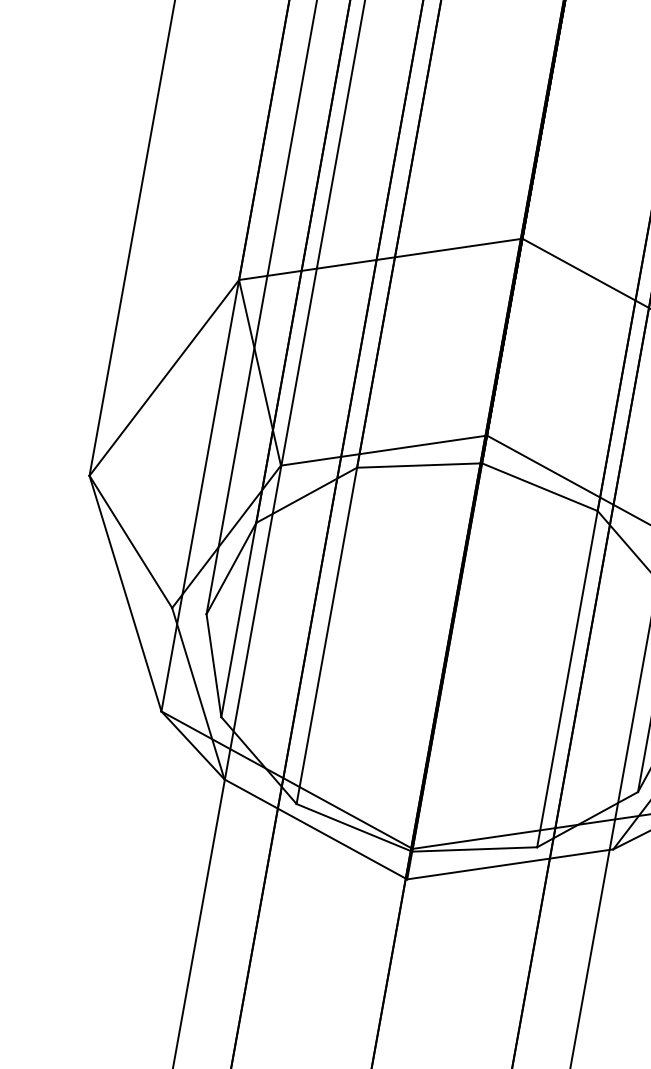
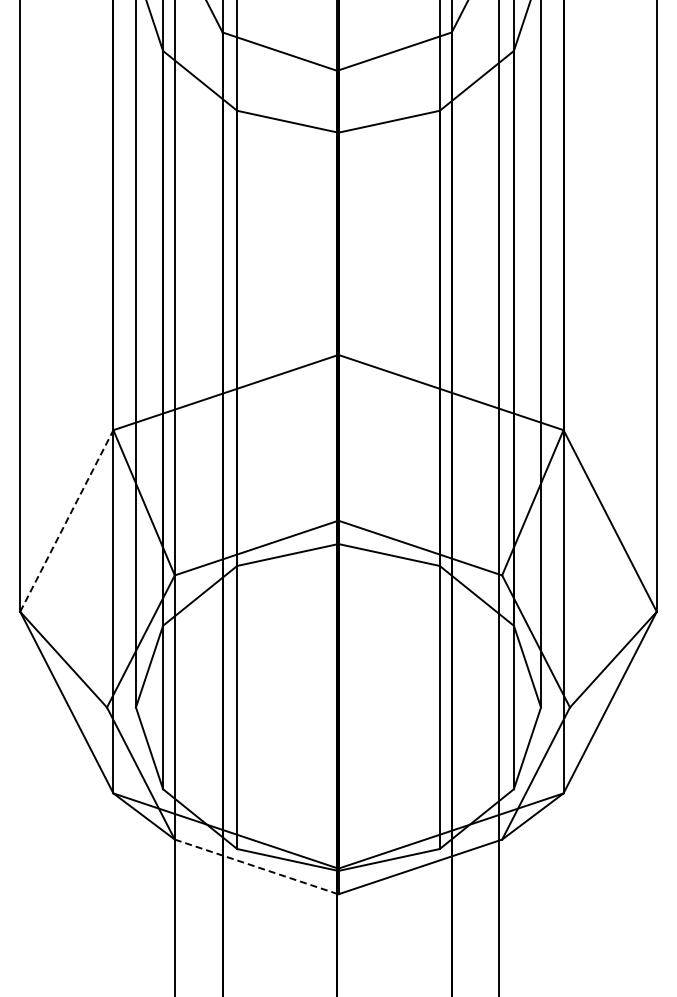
line: (165, 377) -> (67, 520), solid -> dashed
line: (316, 830) -> (257, 867), solid -> dashed

